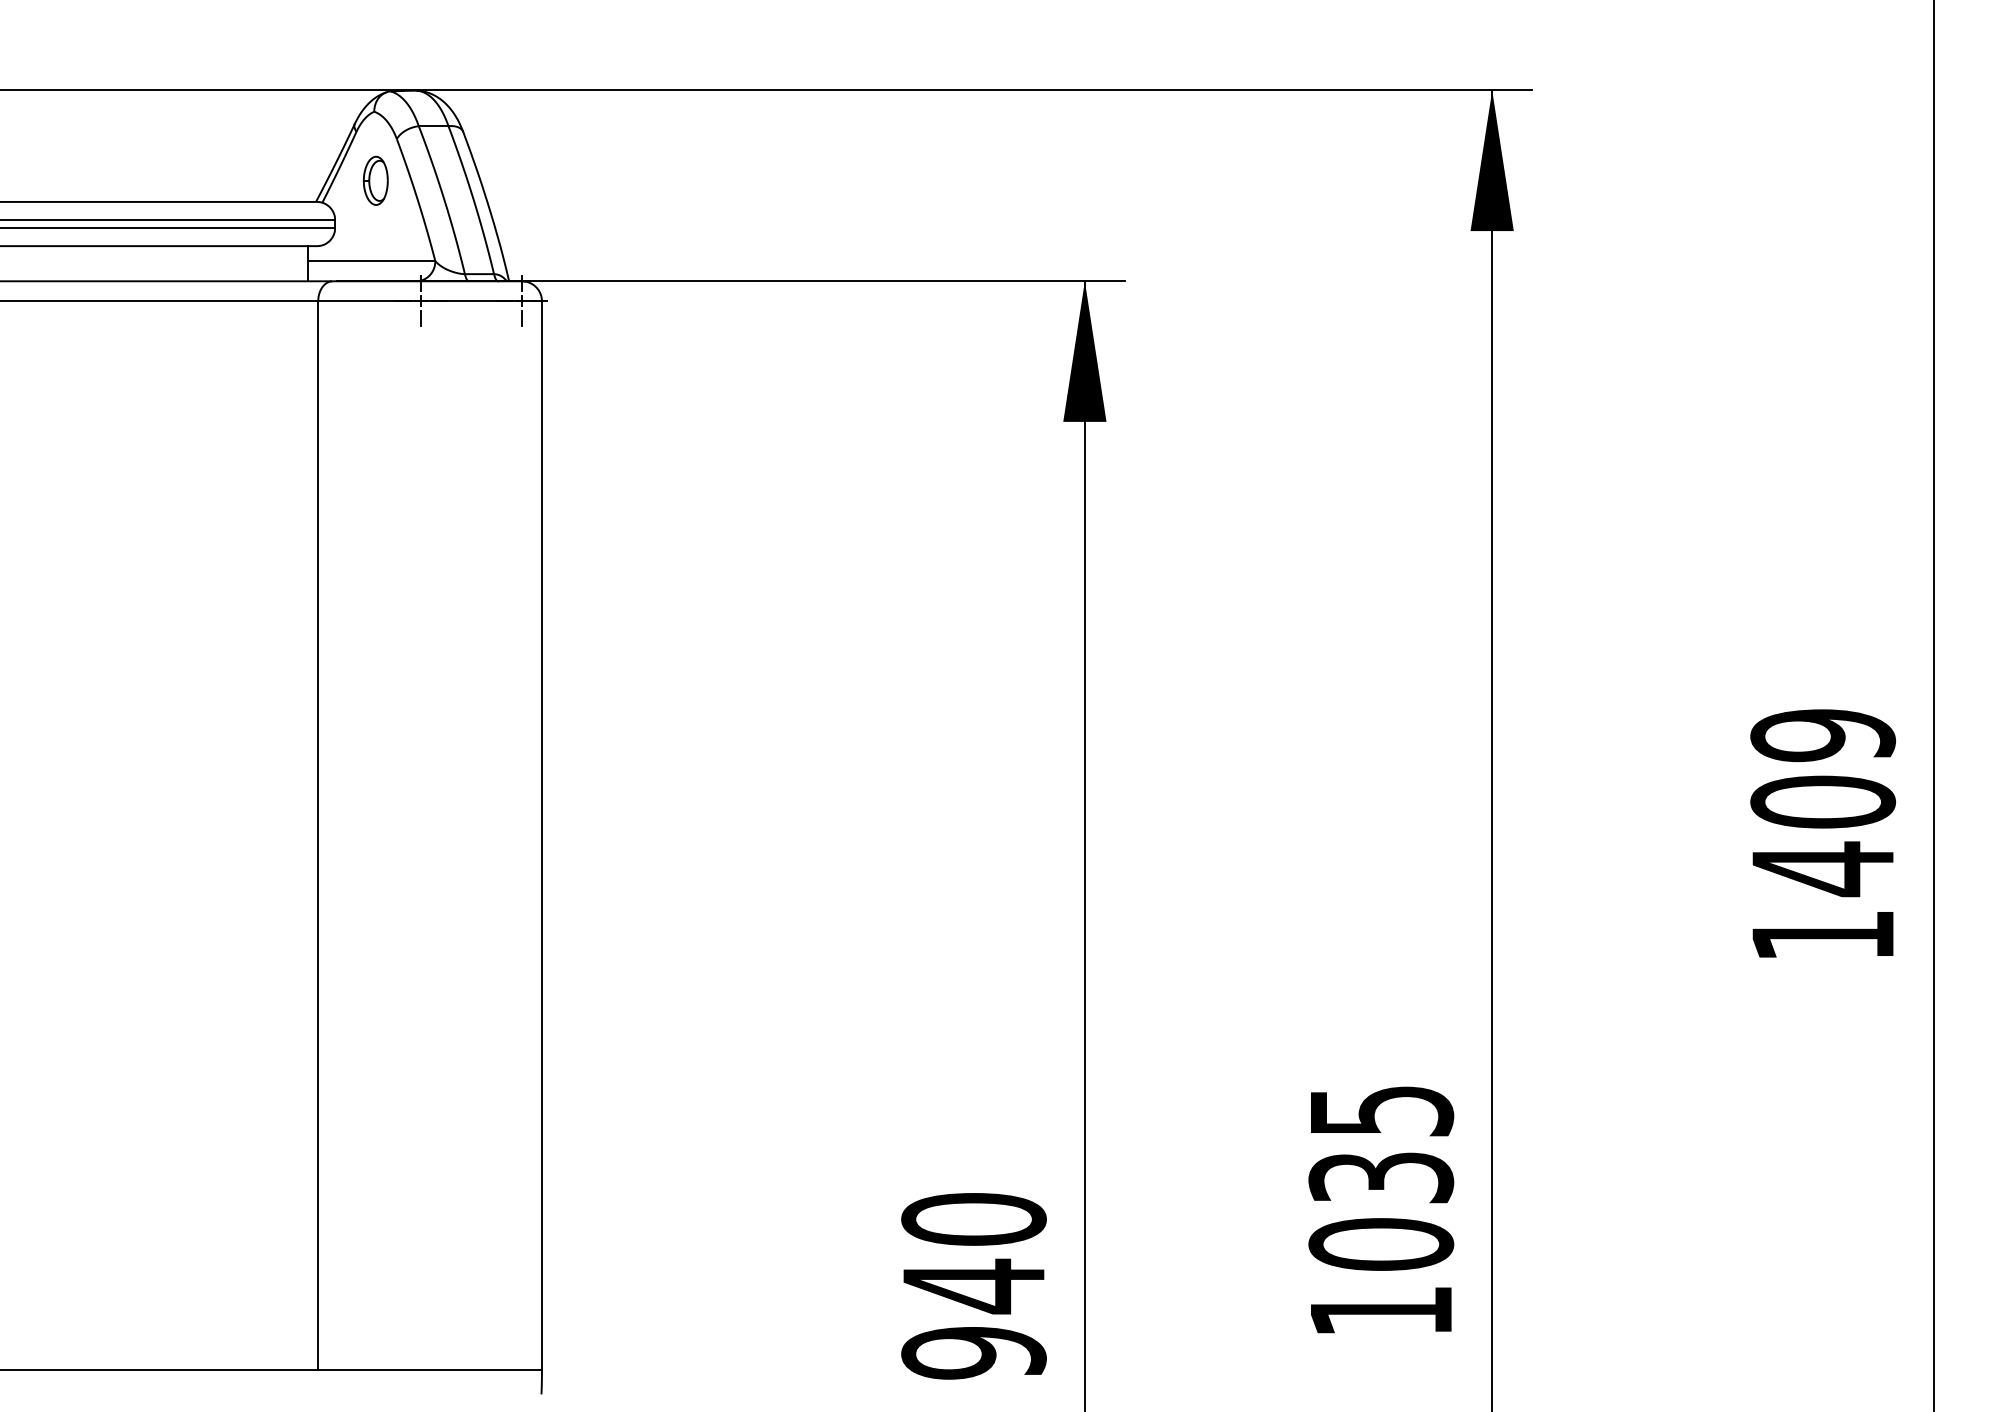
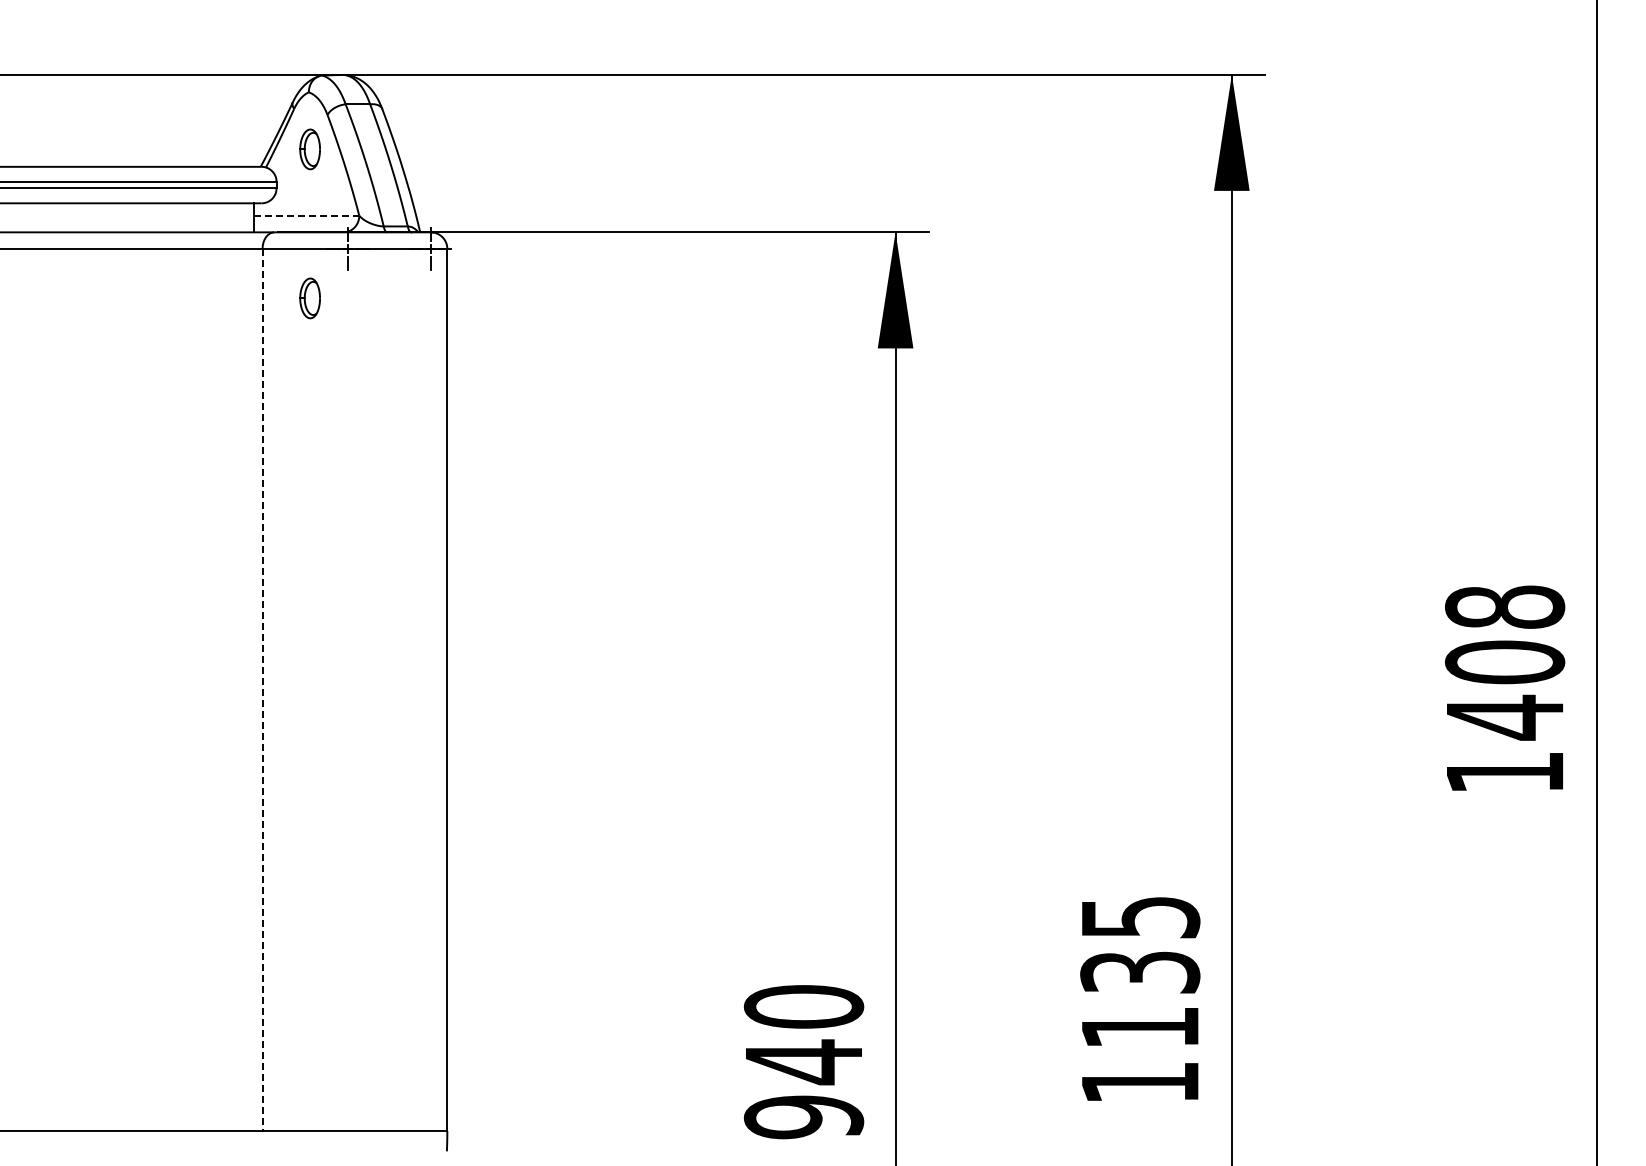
line: (371, 260) -> (306, 215), solid -> dashed
part: (375, 361) -> (309, 298), added
text: (1823, 735) -> (1505, 607), 1409 -> 1408
line: (318, 836) -> (262, 690), solid -> dashed
text: (1381, 1244) -> (1140, 1027), 1035 -> 1135

